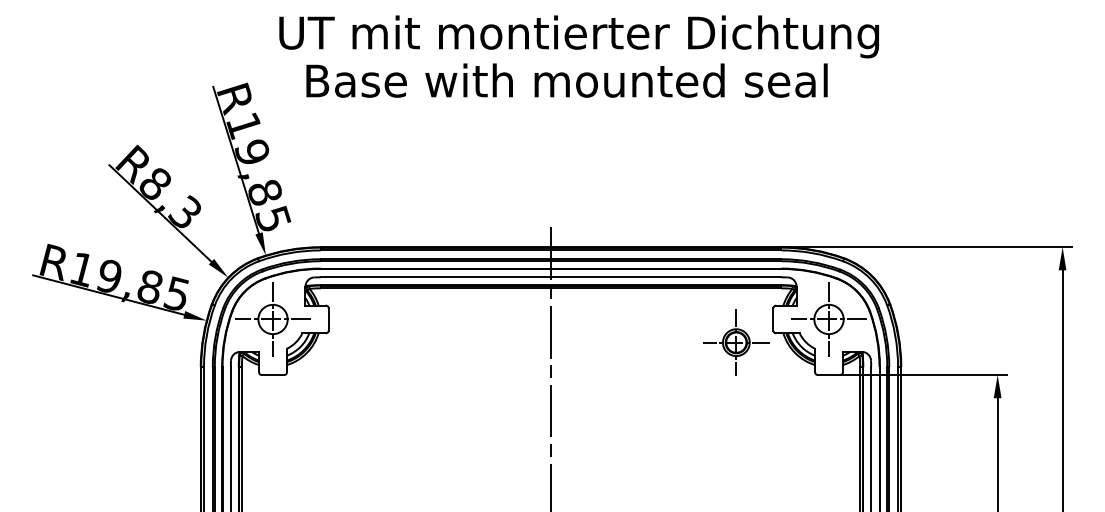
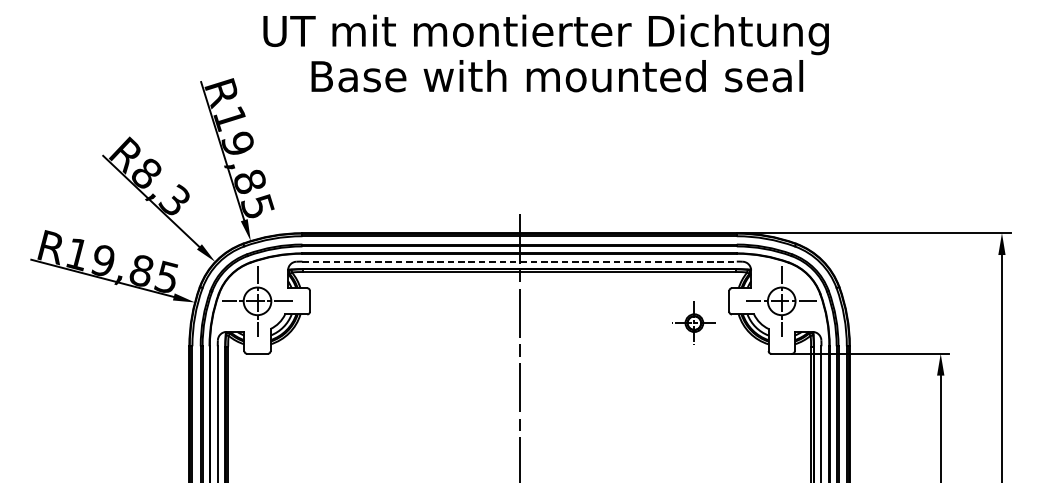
text: (566, 80) -> (556, 76), moved
line: (551, 277) -> (520, 261), solid -> dashed
part: (736, 342) -> (694, 323), size x0.7

